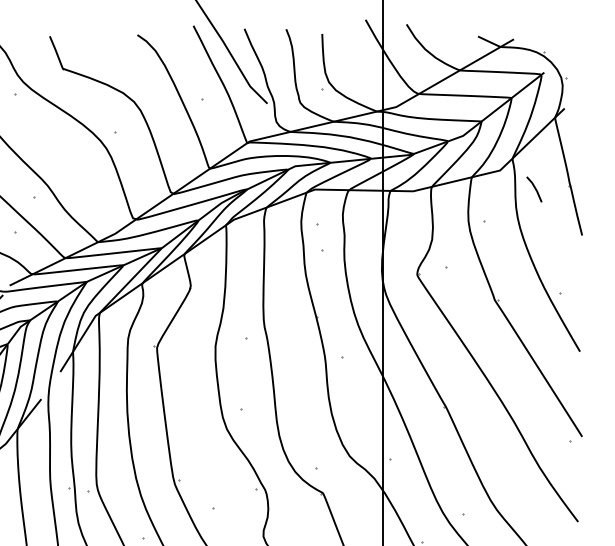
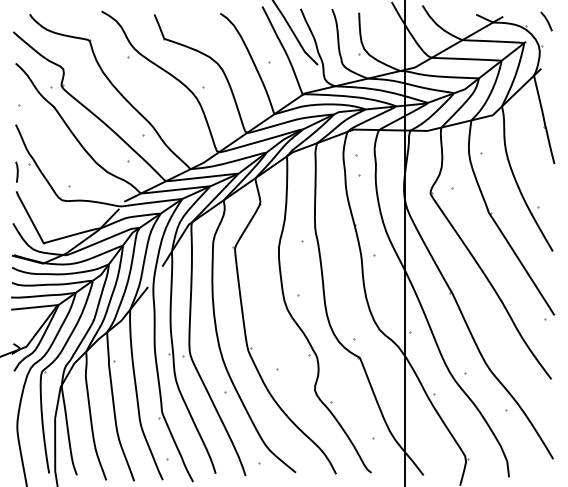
line: (534, 189) -> (546, 21), moved

